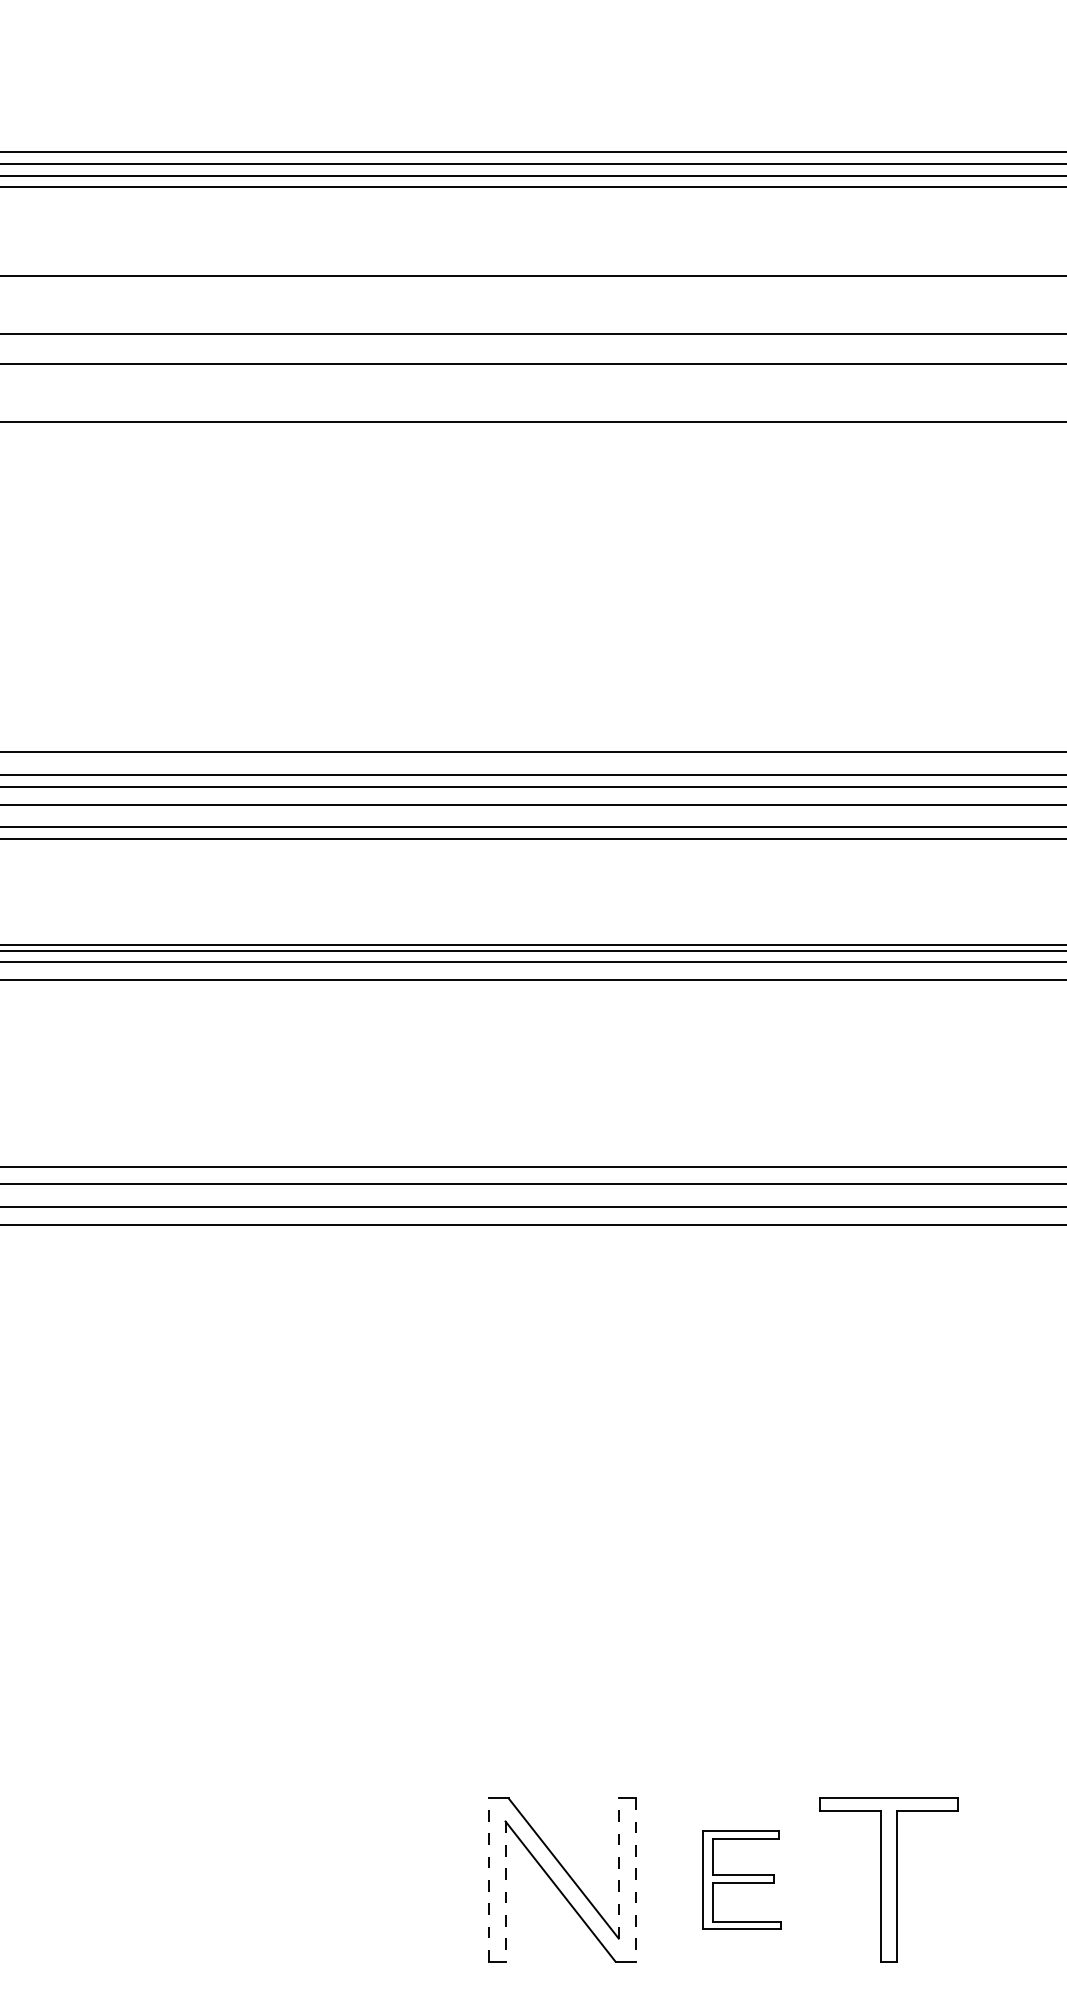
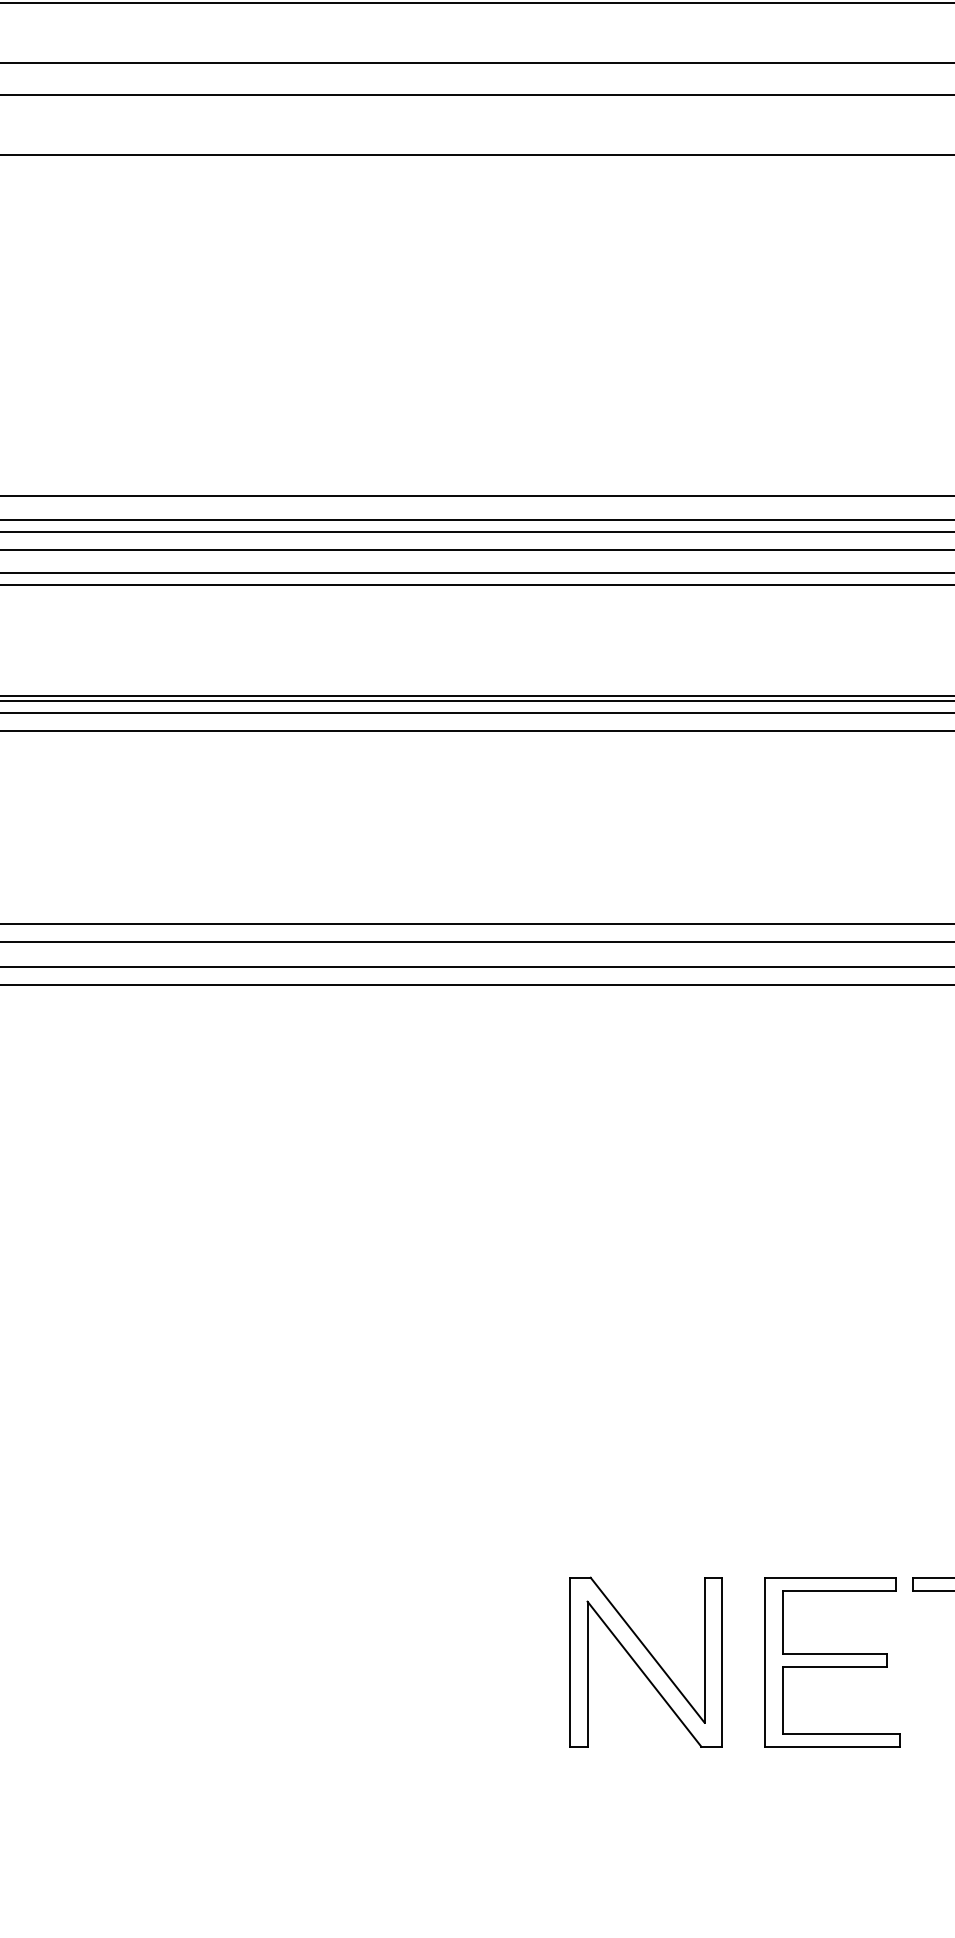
line: (618, 1867) -> (704, 1649), dashed -> solid
part: (741, 1879) -> (831, 1661), size x1.67
line: (488, 1880) -> (569, 1662), dashed -> solid
line: (635, 1880) -> (721, 1662), dashed -> solid
line: (505, 1892) -> (587, 1675), dashed -> solid

